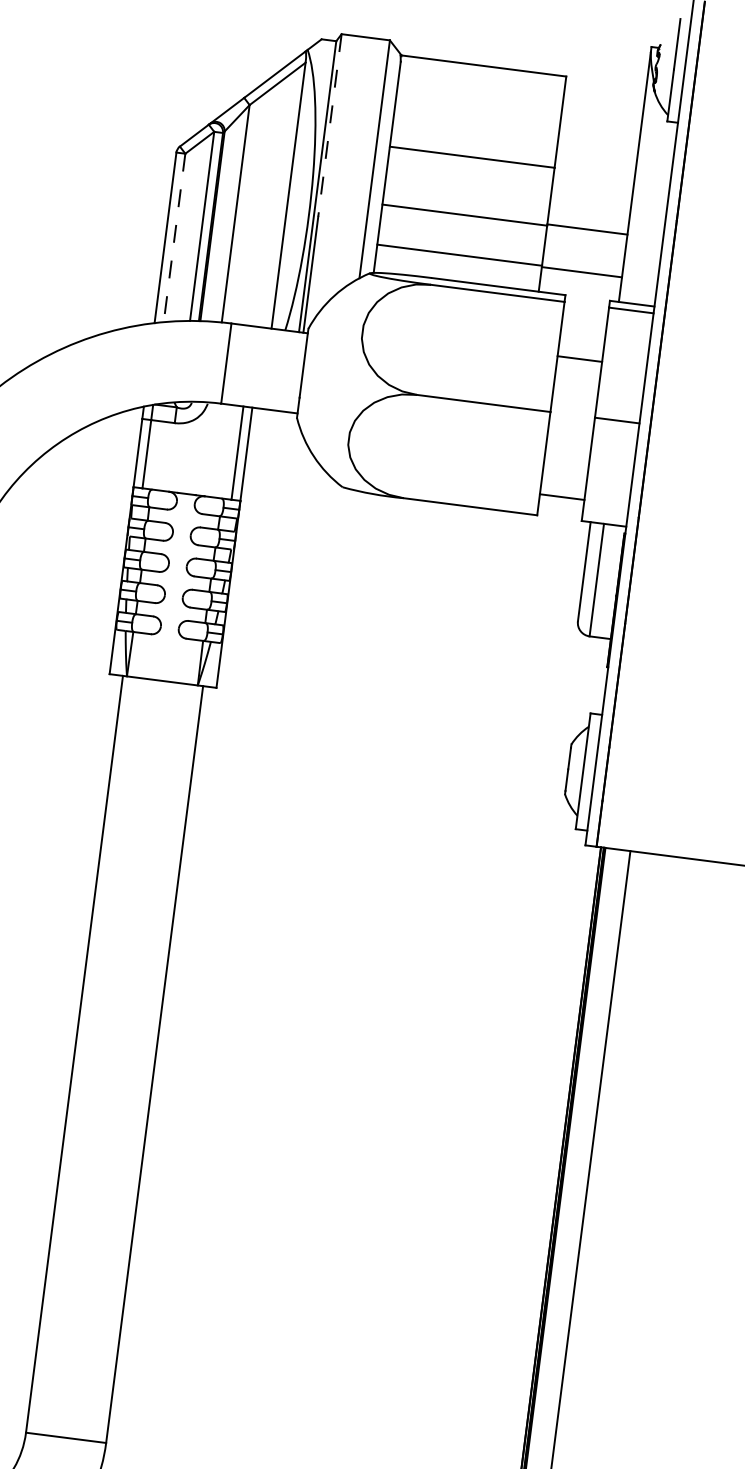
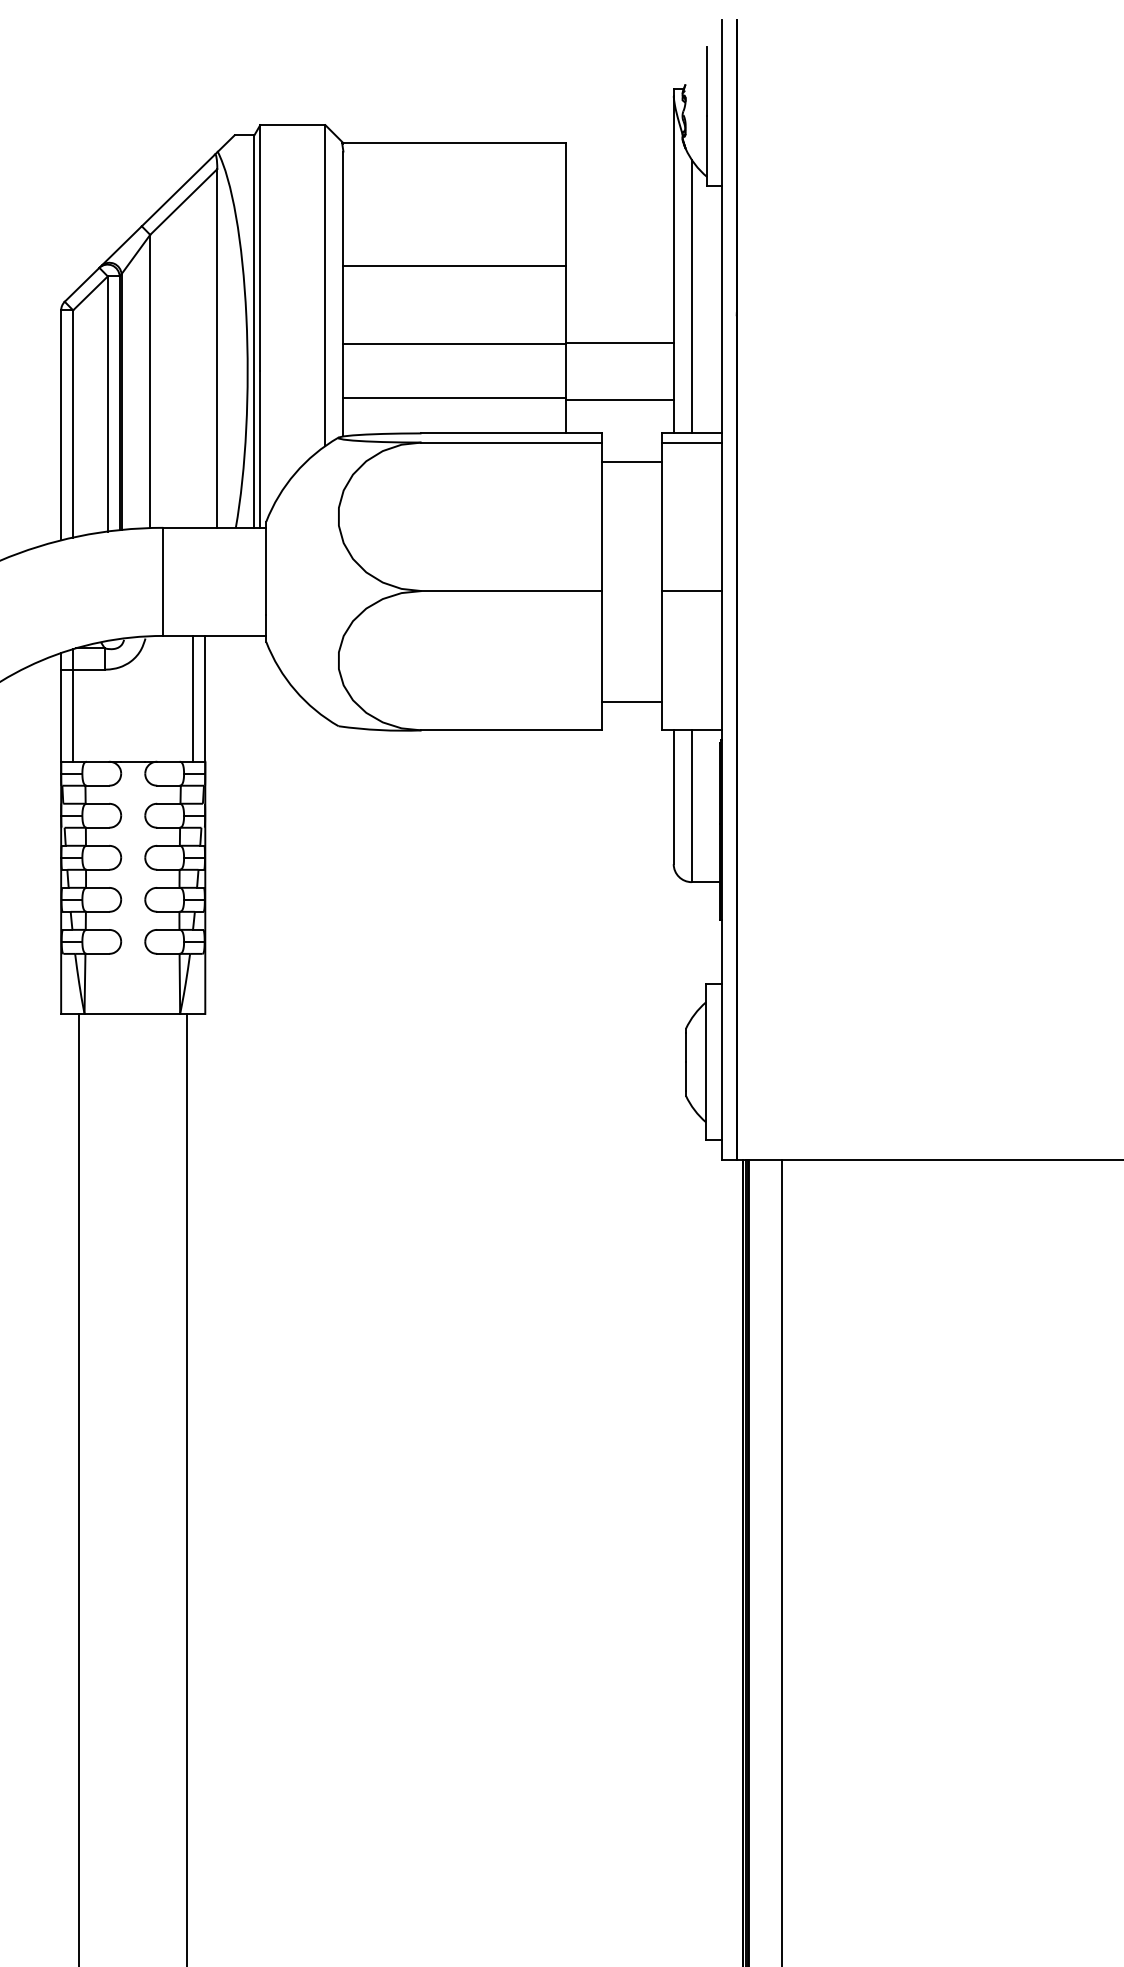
line: (330, 125) -> (260, 248), dashed -> solid
line: (645, 202) -> (691, 296), added
line: (174, 237) -> (73, 423), dashed -> solid
line: (579, 358) -> (631, 461), moved

